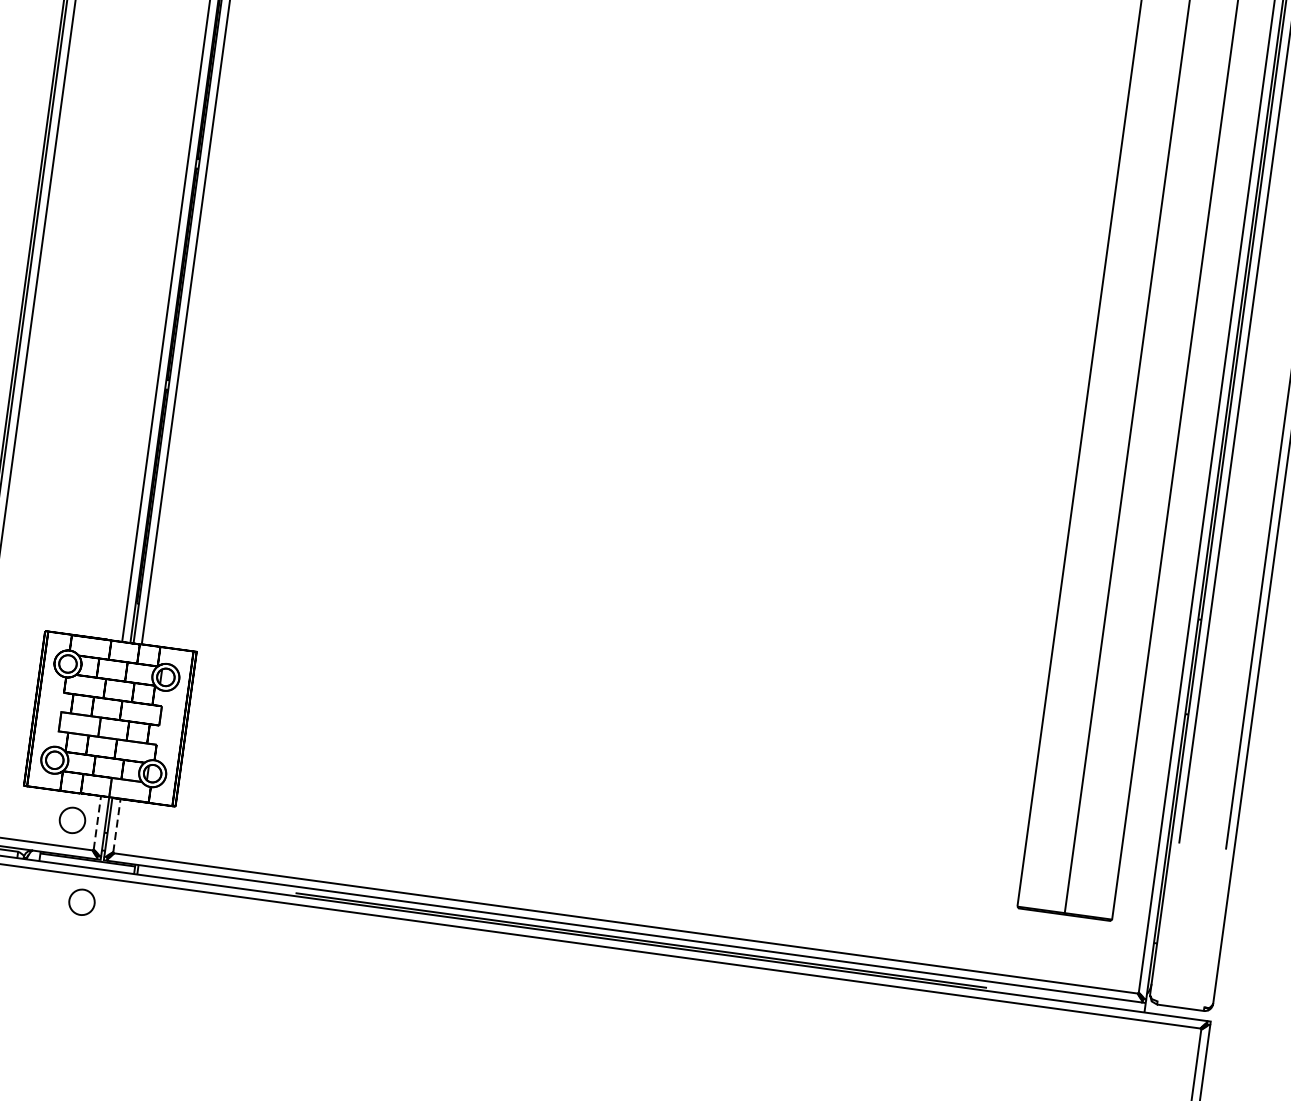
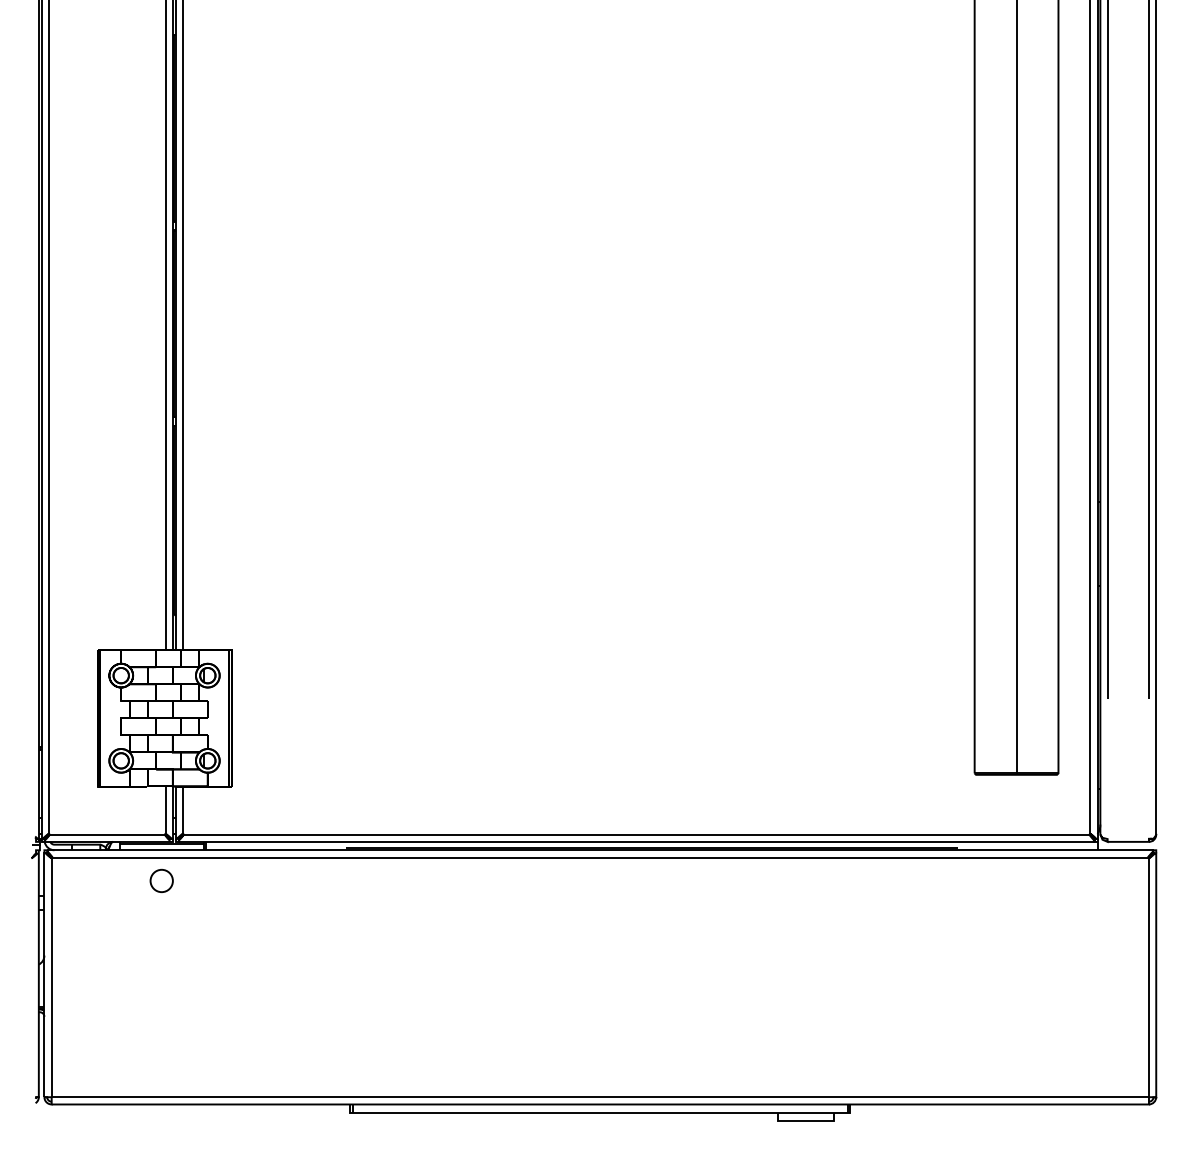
circle: (72, 819) -> (143, 810), removed
line: (97, 823) -> (165, 810), dashed -> solid
line: (116, 825) -> (182, 810), dashed -> solid

